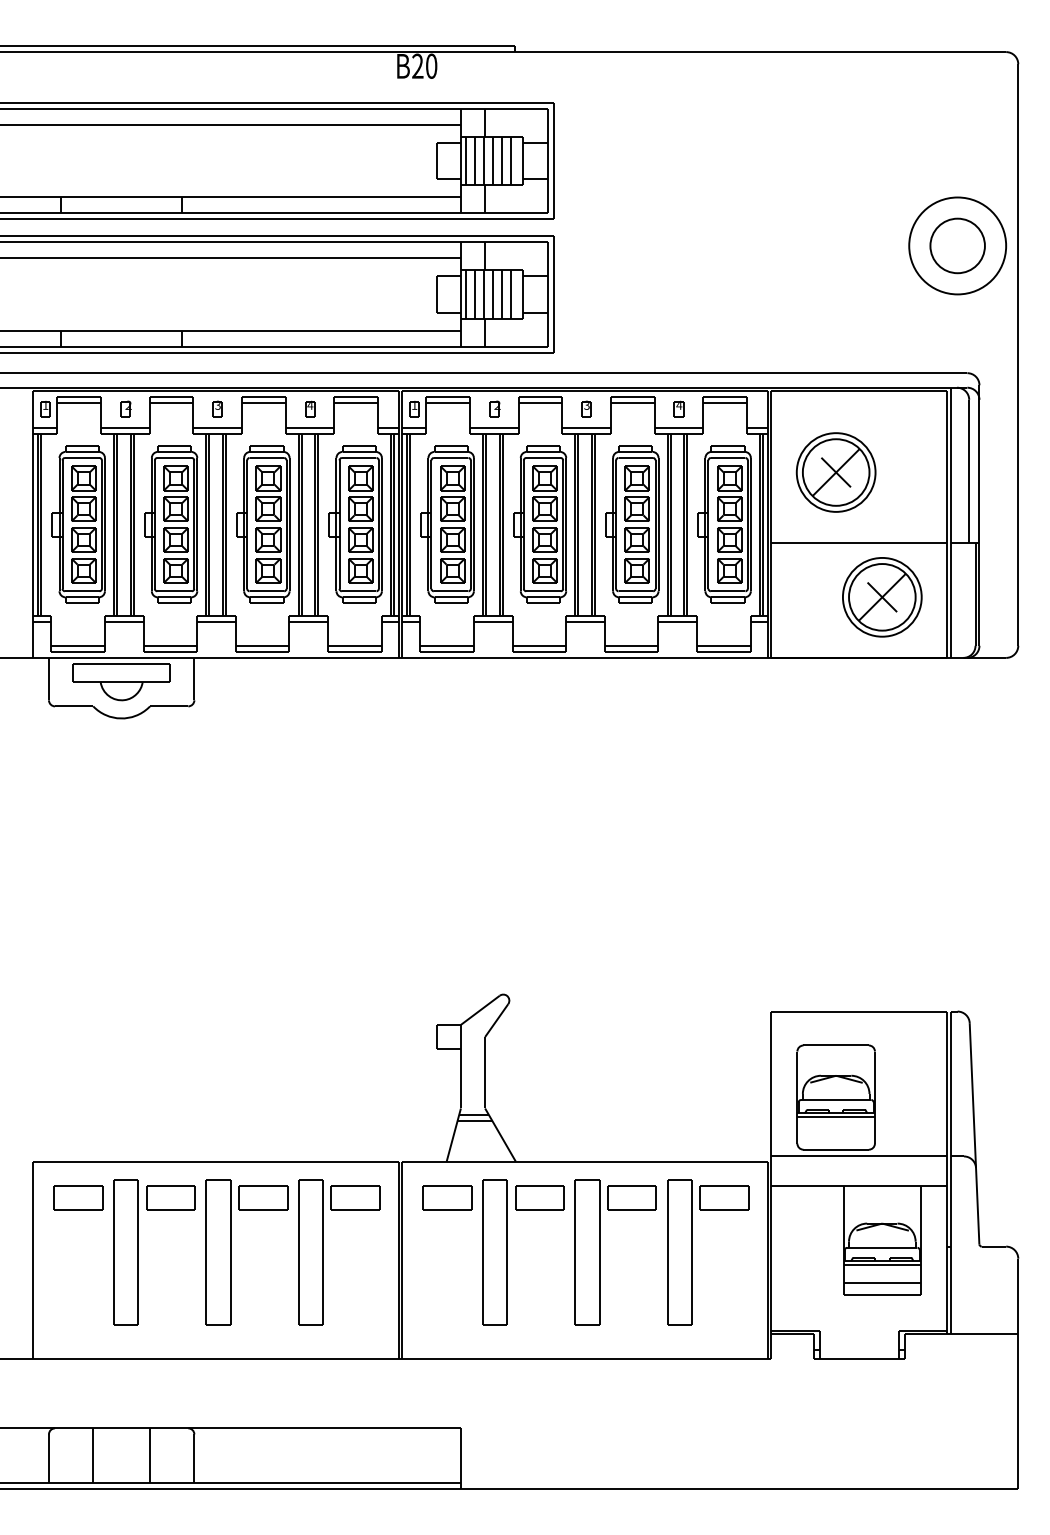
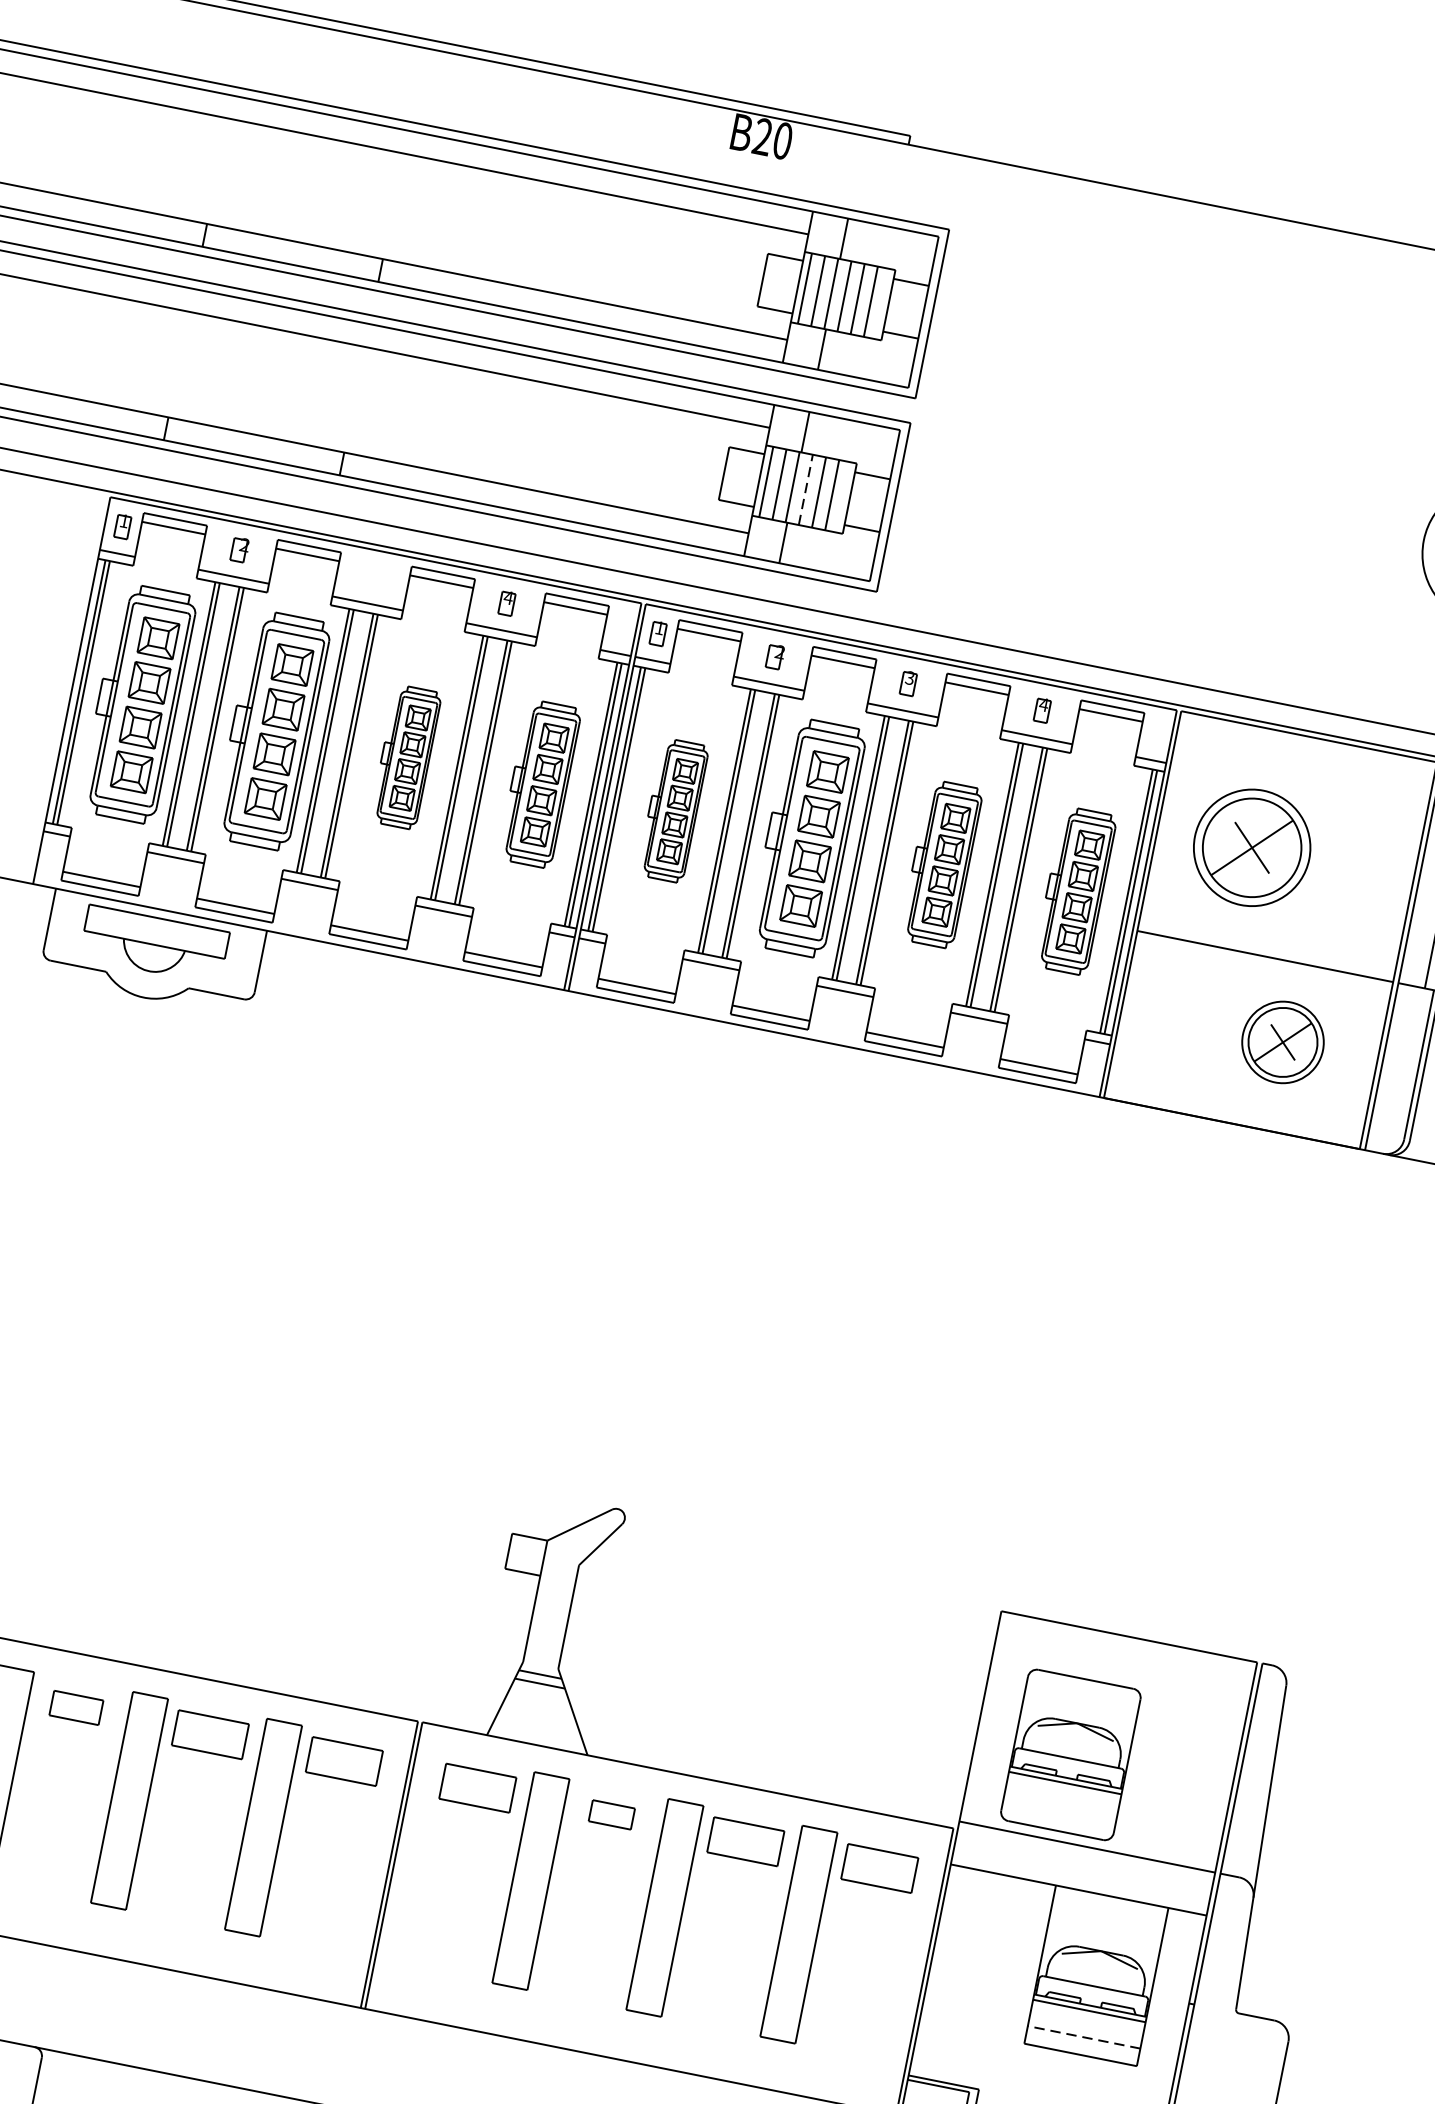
line: (493, 293) -> (806, 488), solid -> dashed
part: (217, 408) -> (372, 575), removed
part: (263, 524) -> (406, 757), size x0.6
part: (355, 524) -> (539, 783), size x0.7
part: (447, 524) -> (673, 810), size x0.6
part: (632, 524) -> (941, 864), size x0.7
part: (724, 524) -> (1075, 890), size x0.7
part: (882, 597) -> (1283, 1042), size x0.7
part: (170, 1197) -> (75, 1706), size x0.7
part: (539, 1197) -> (611, 1813), size x0.6
line: (882, 1282) -> (1084, 2036), solid -> dashed

